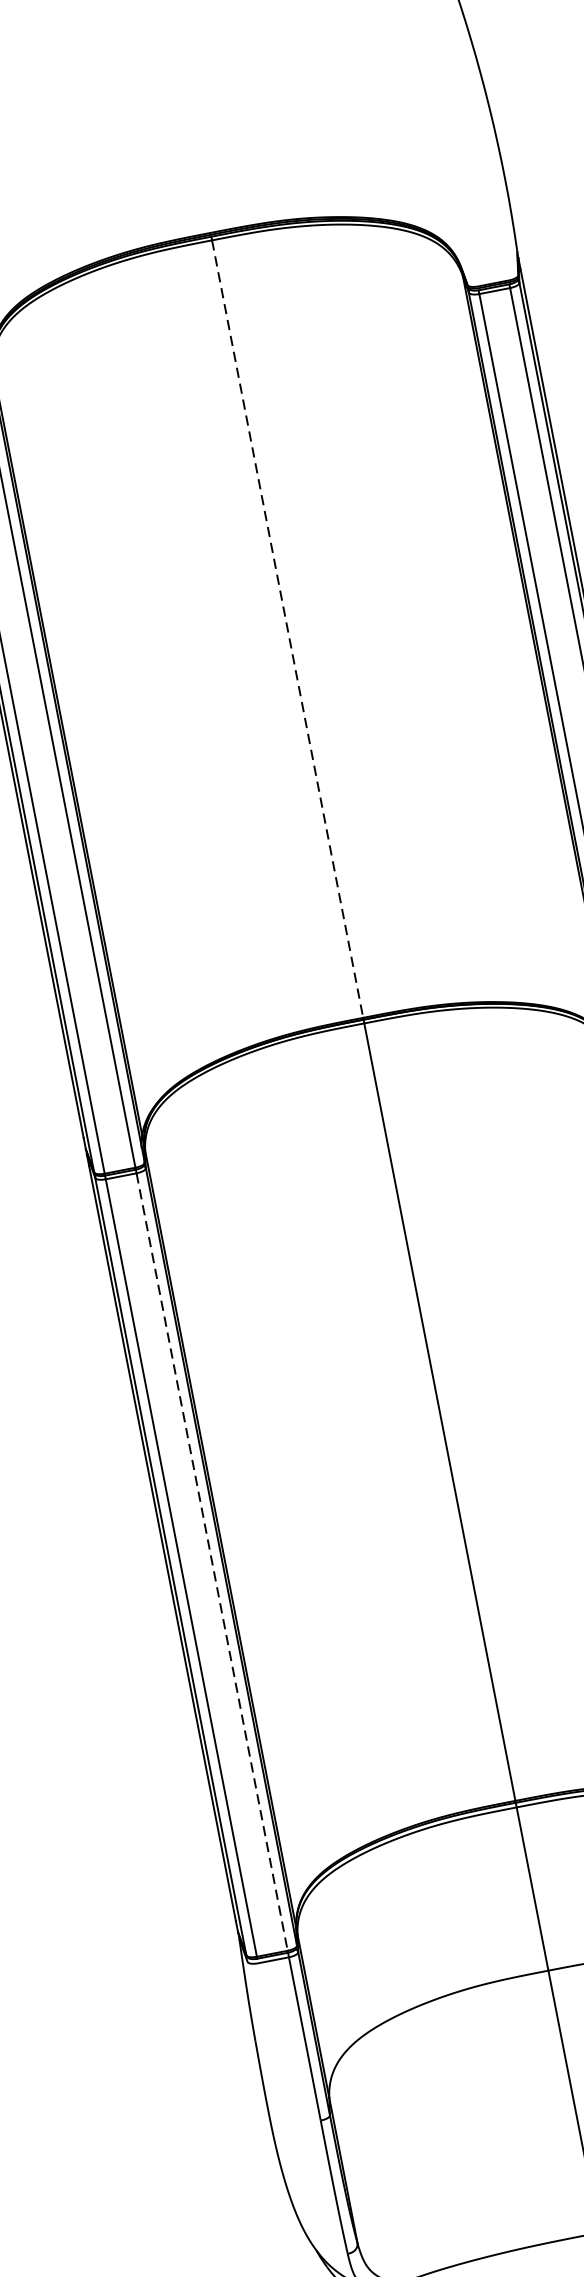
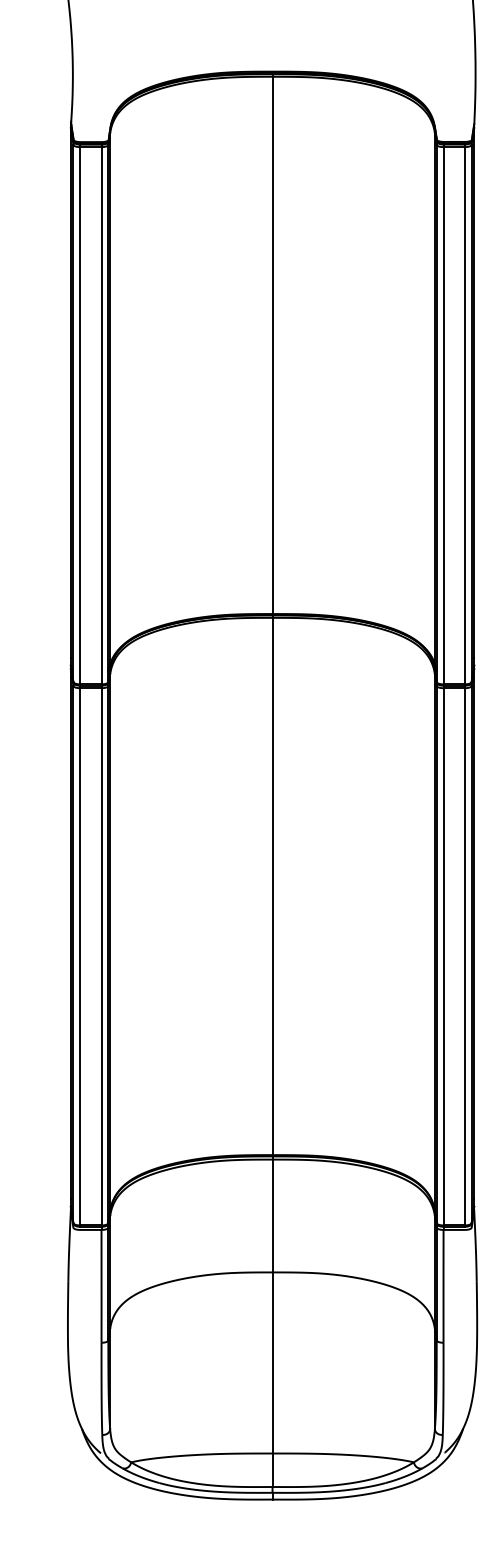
line: (287, 629) -> (272, 345), dashed -> solid
line: (212, 1561) -> (101, 956), dashed -> solid

